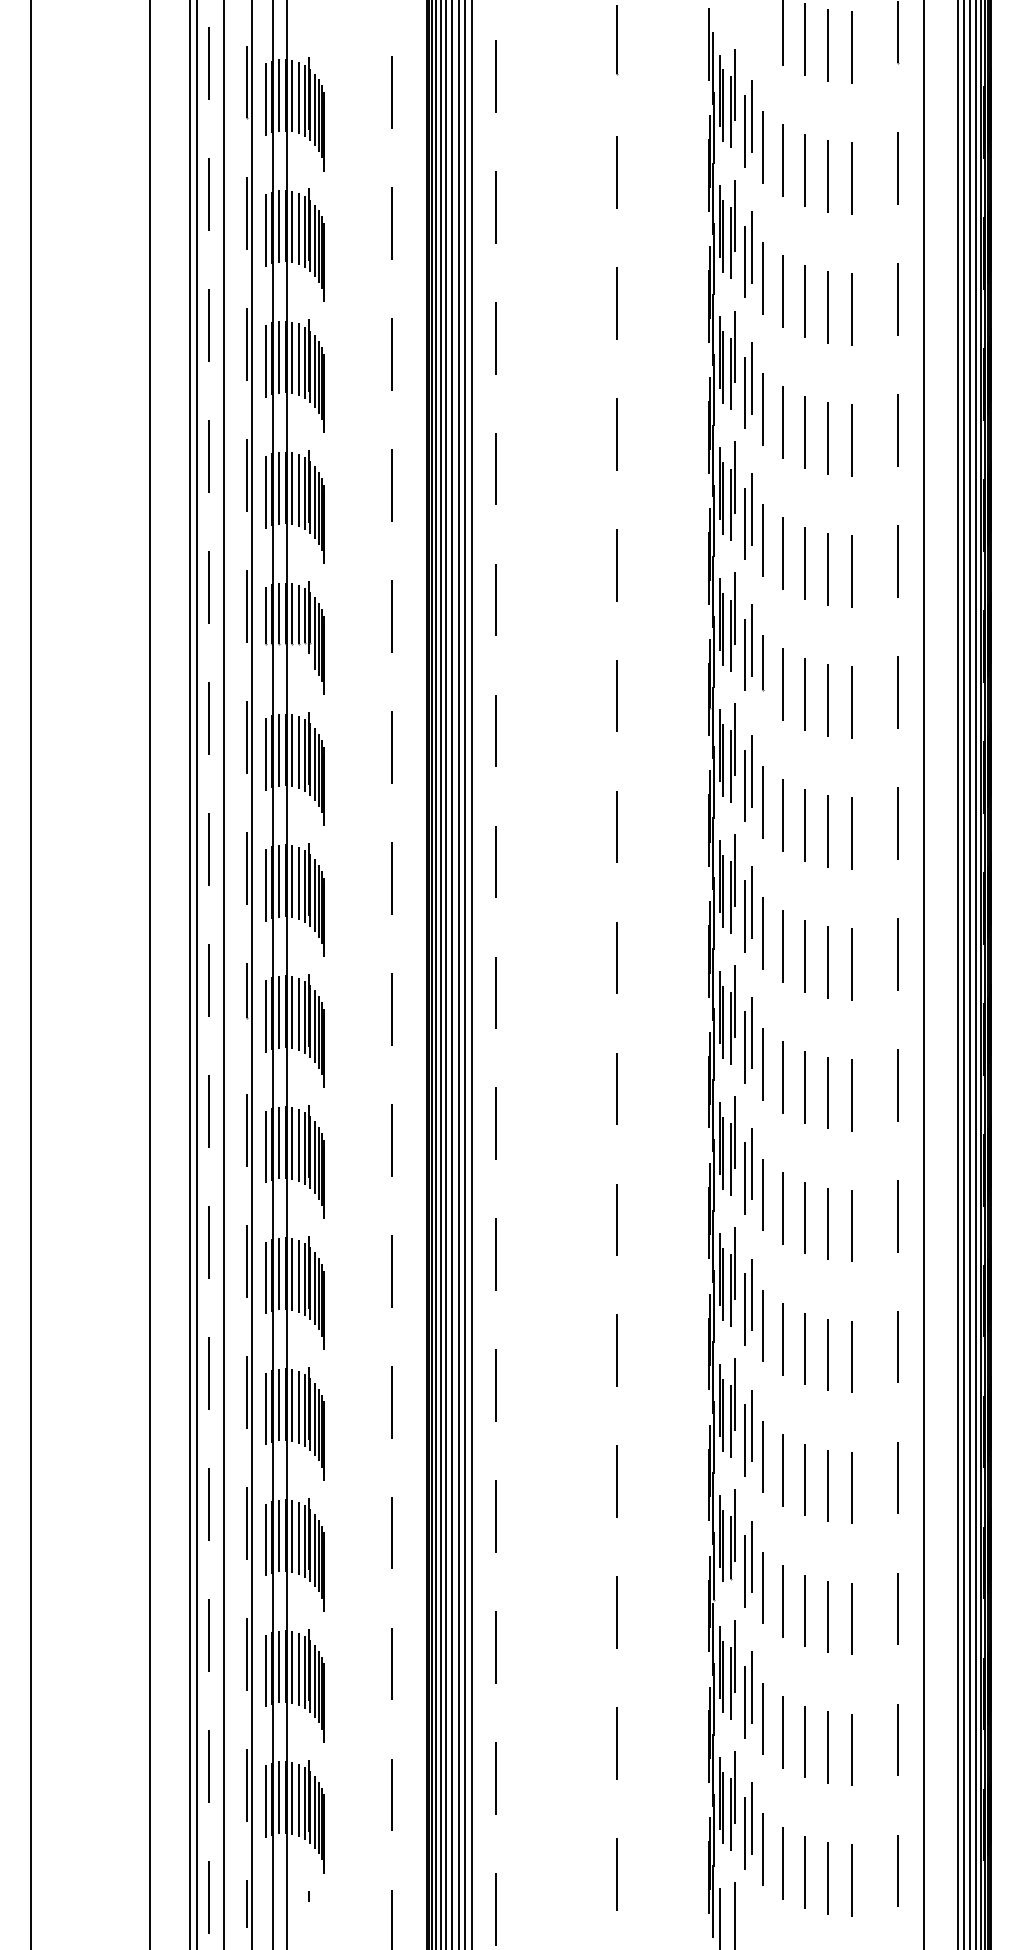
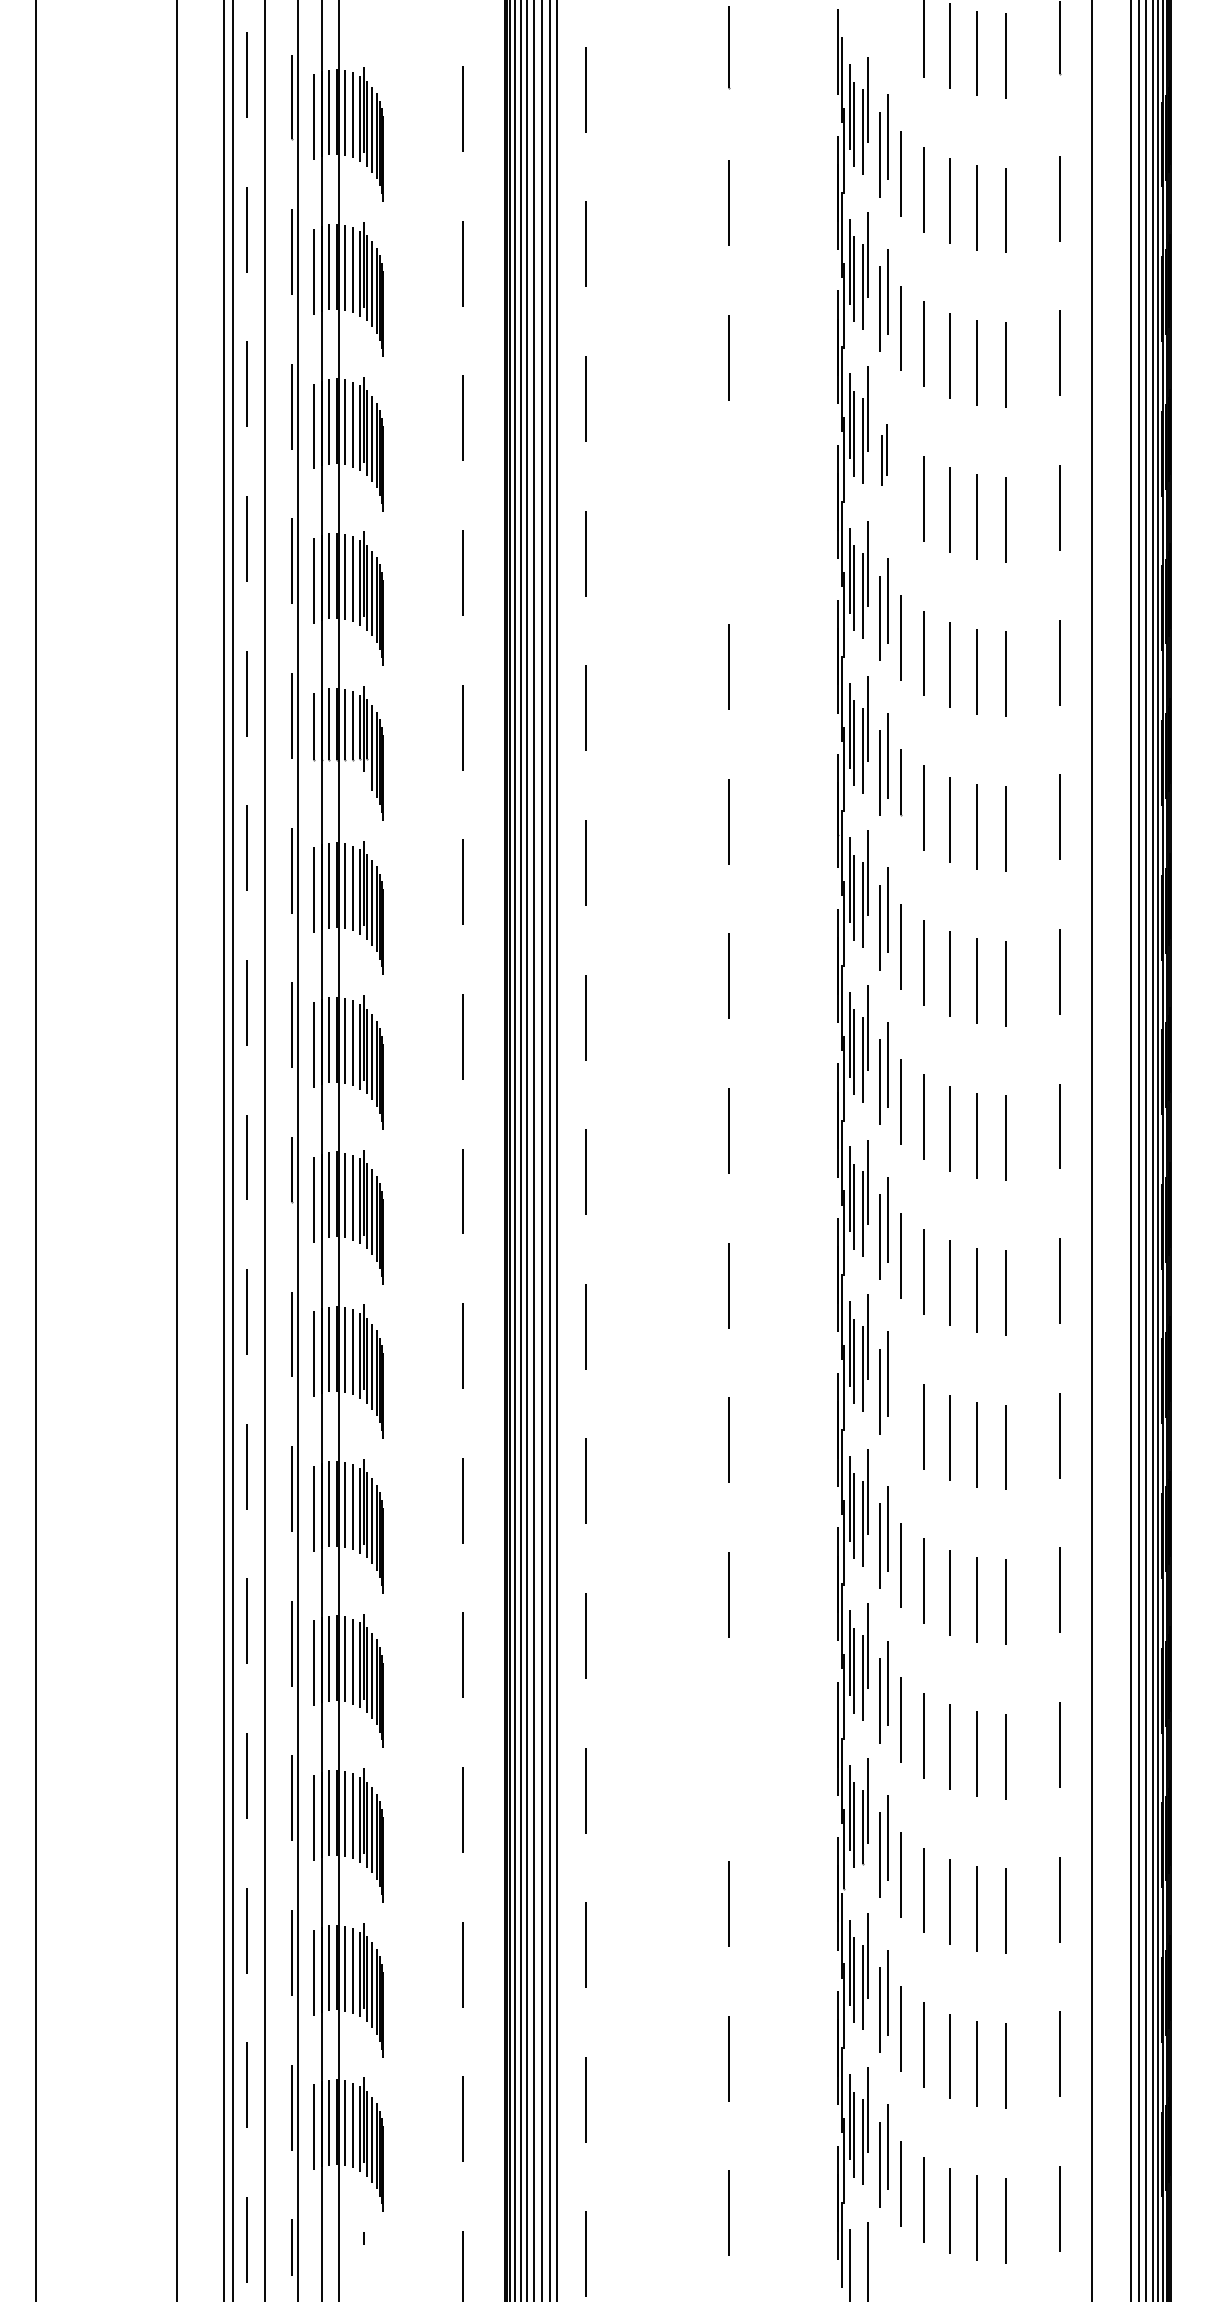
part: (748, 385) -> (883, 455), size x0.6
line: (762, 409) -> (900, 483), removed
line: (616, 434) -> (728, 512), removed
line: (762, 1194) -> (900, 1410), removed
line: (616, 1481) -> (728, 1748), removed

